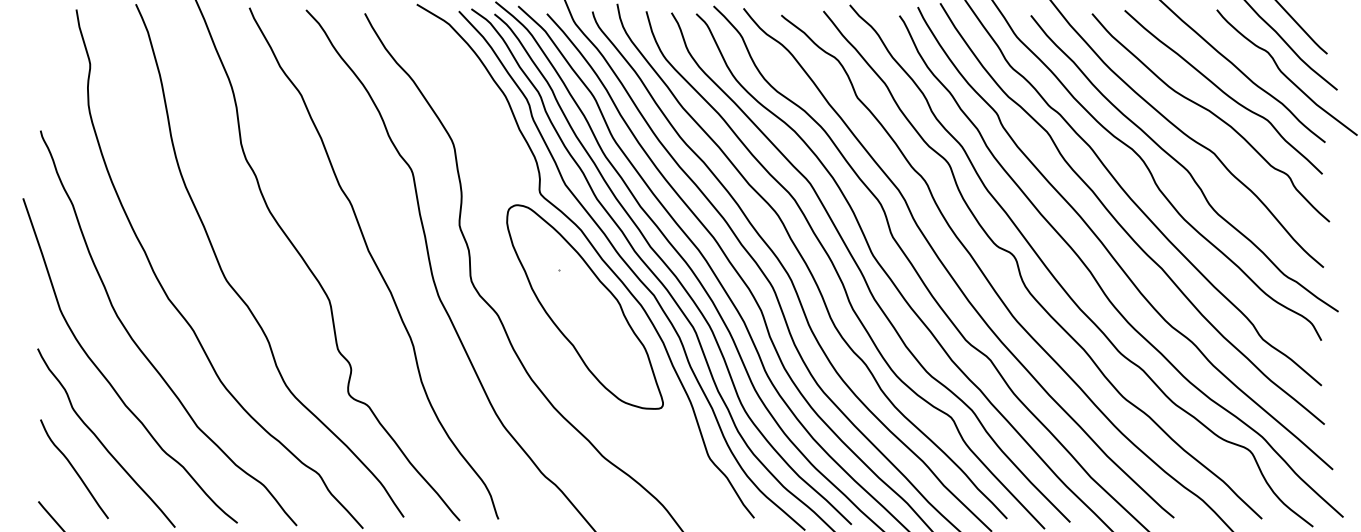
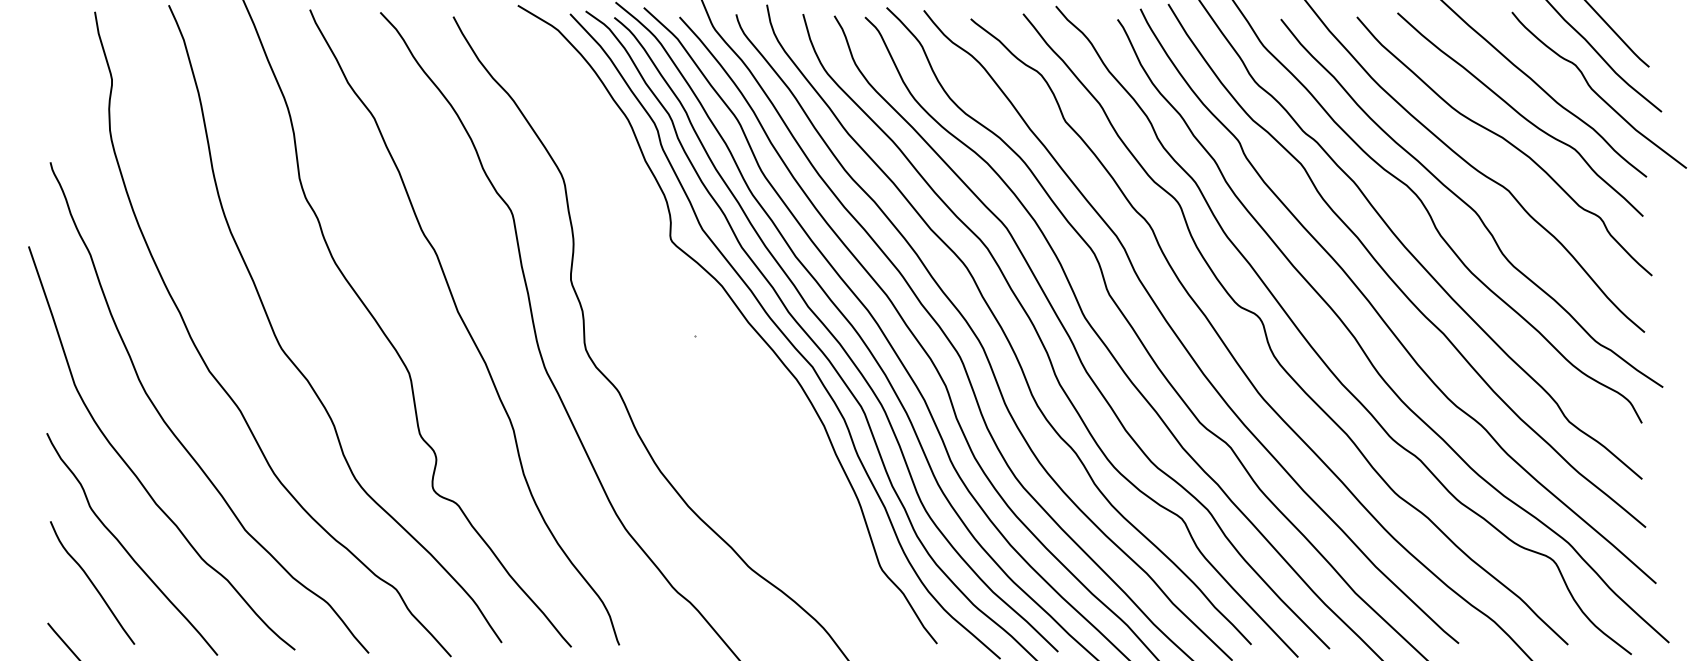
part: (584, 307) -> (726, 381), removed

